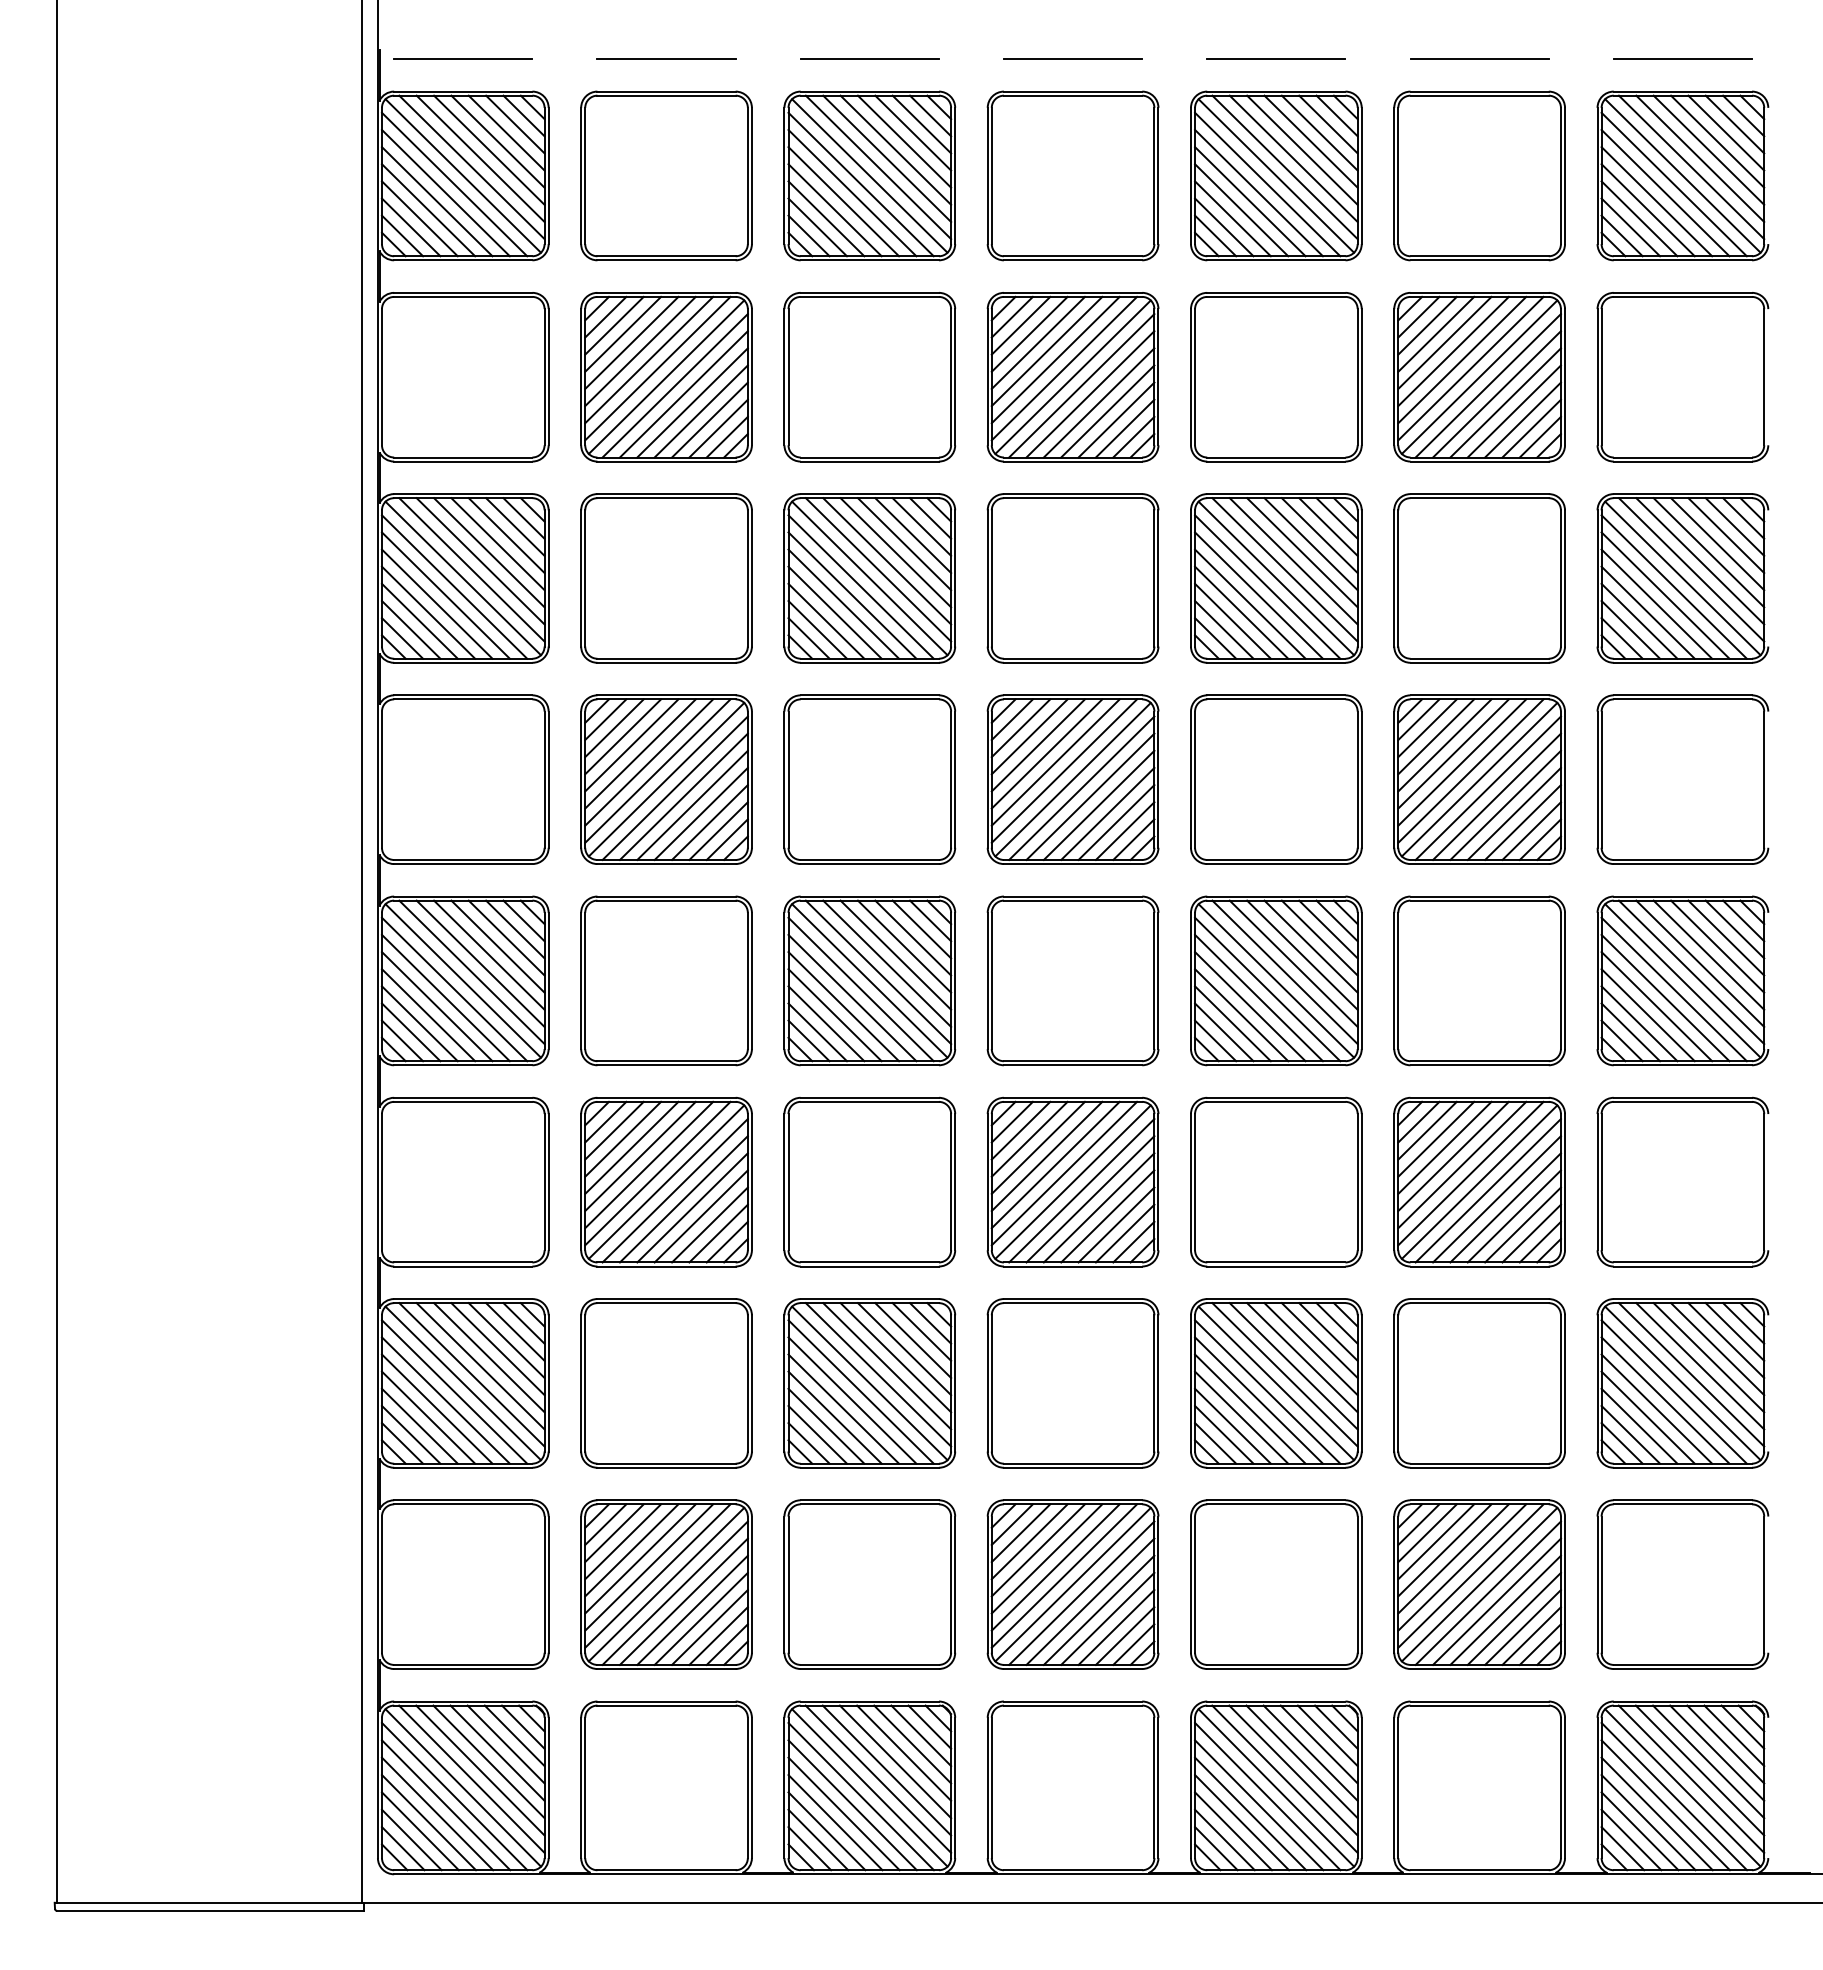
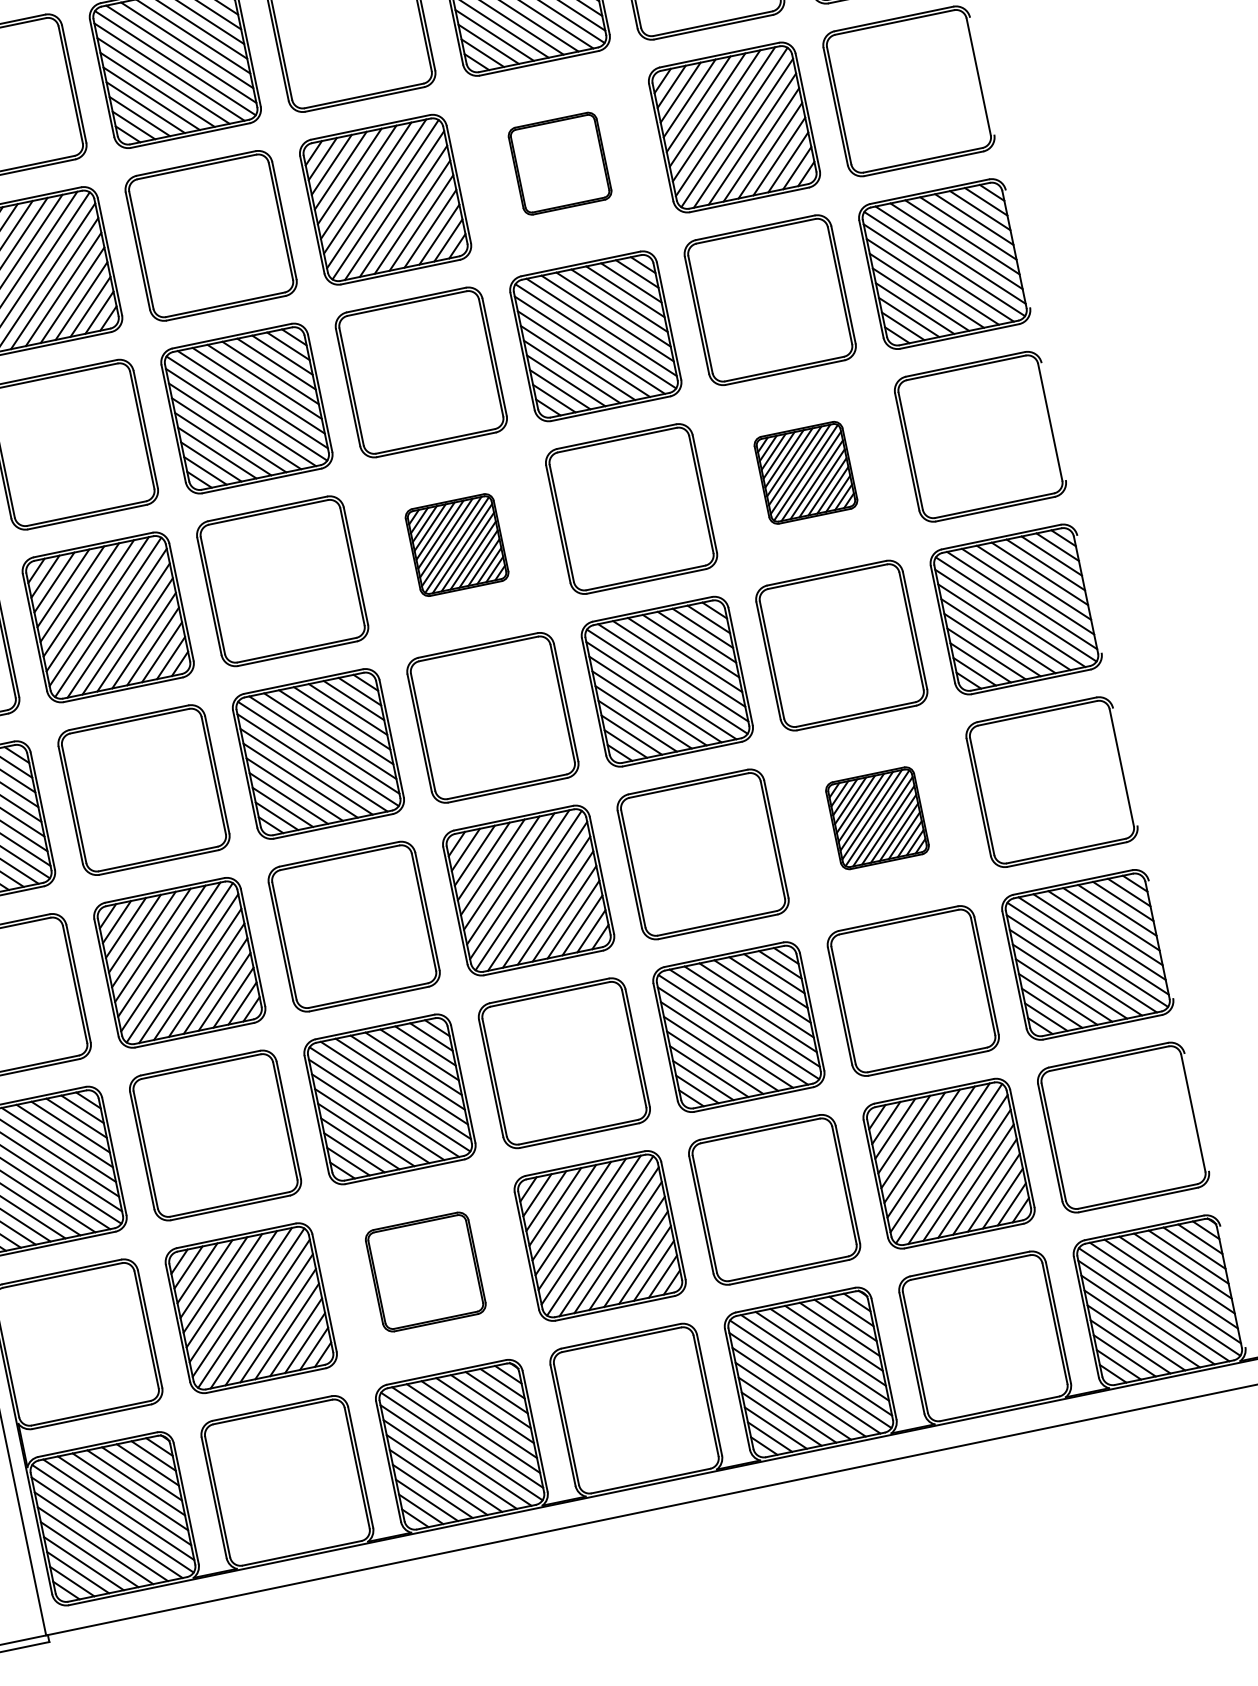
part: (1276, 377) -> (560, 163), size x0.6
part: (1072, 779) -> (456, 545), size x0.6
part: (1479, 779) -> (805, 472), size x0.6
part: (1479, 1181) -> (877, 817), size x0.6
part: (869, 1584) -> (425, 1272), size x0.7

